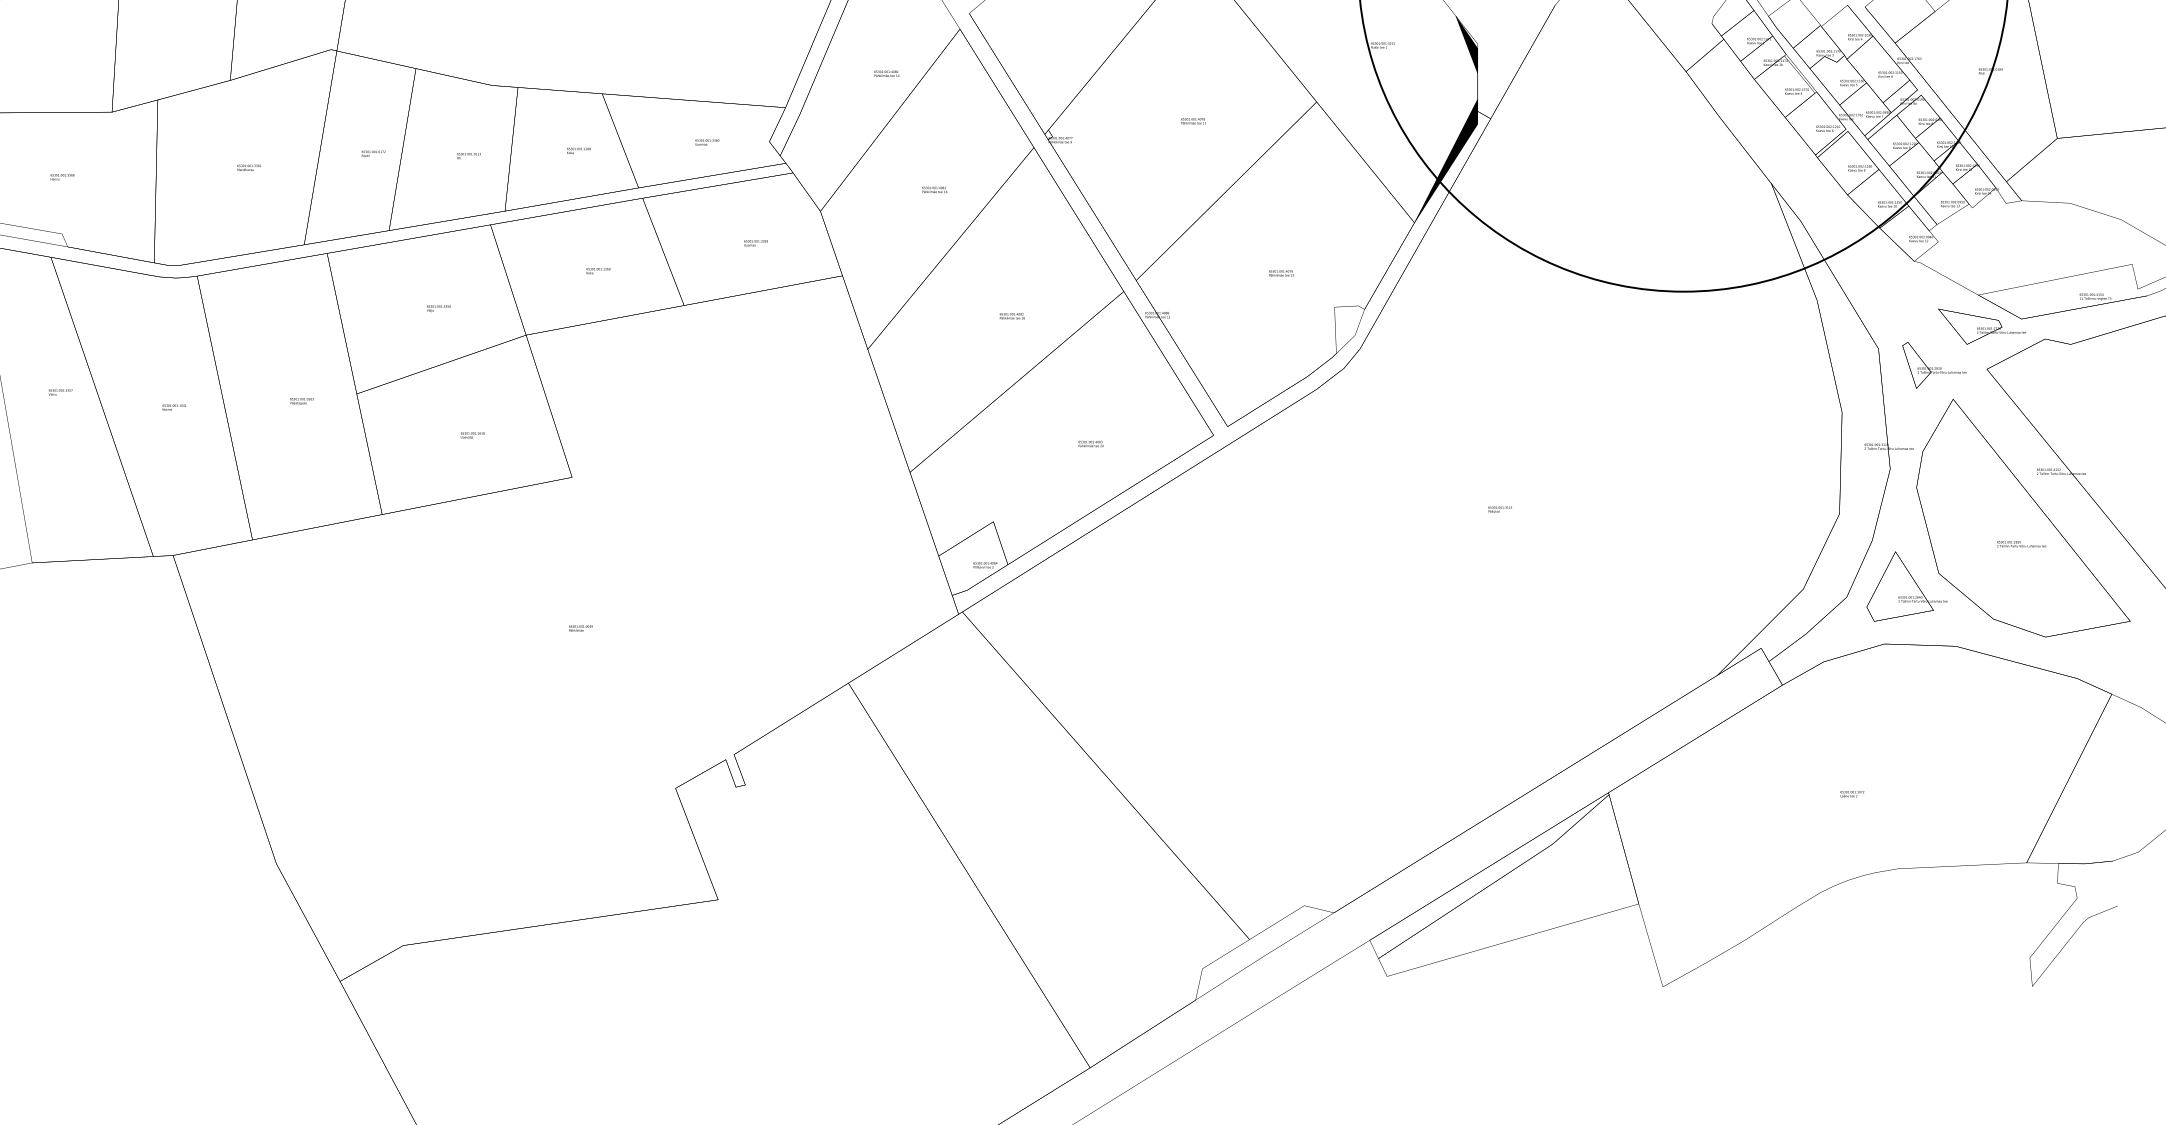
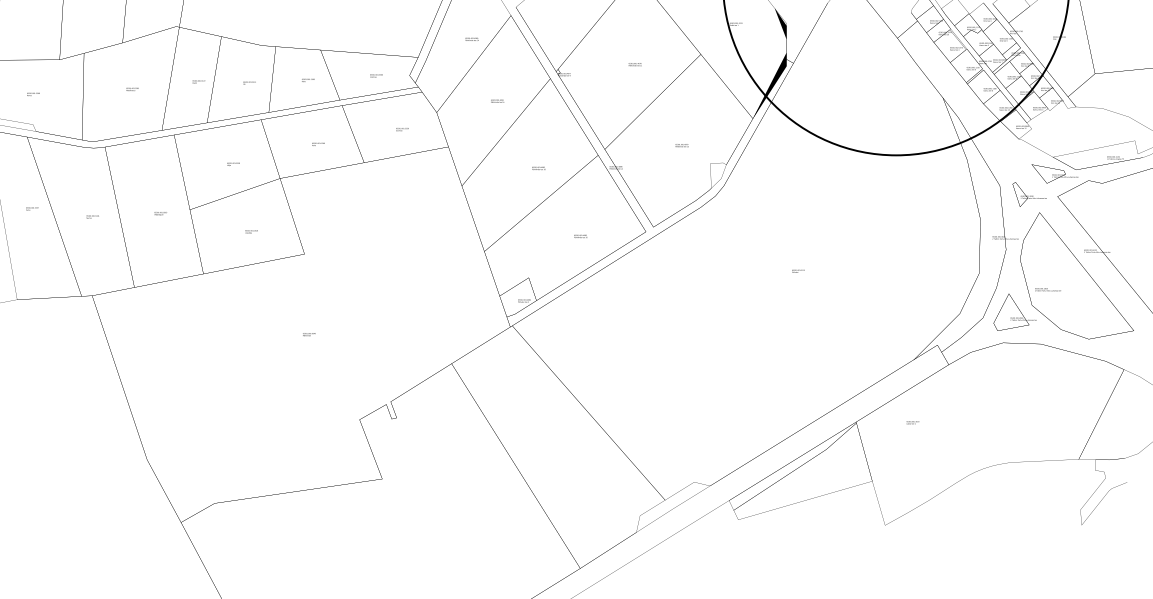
text: (2020, 543) -> (1047, 289), moved
text: (1851, 793) -> (912, 422), moved

